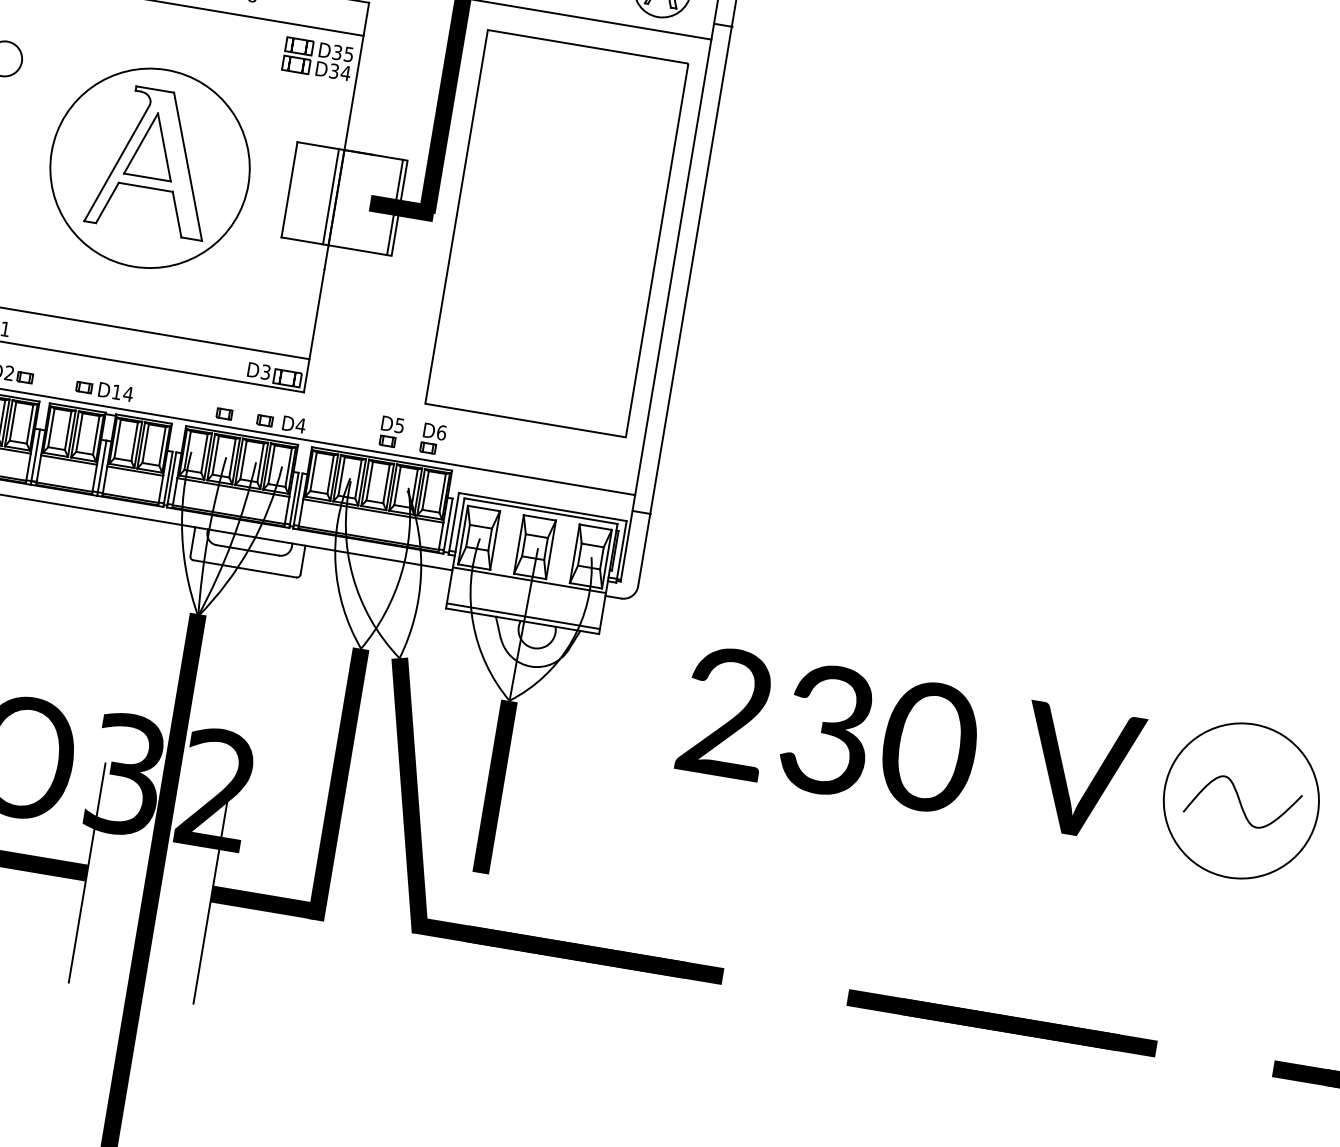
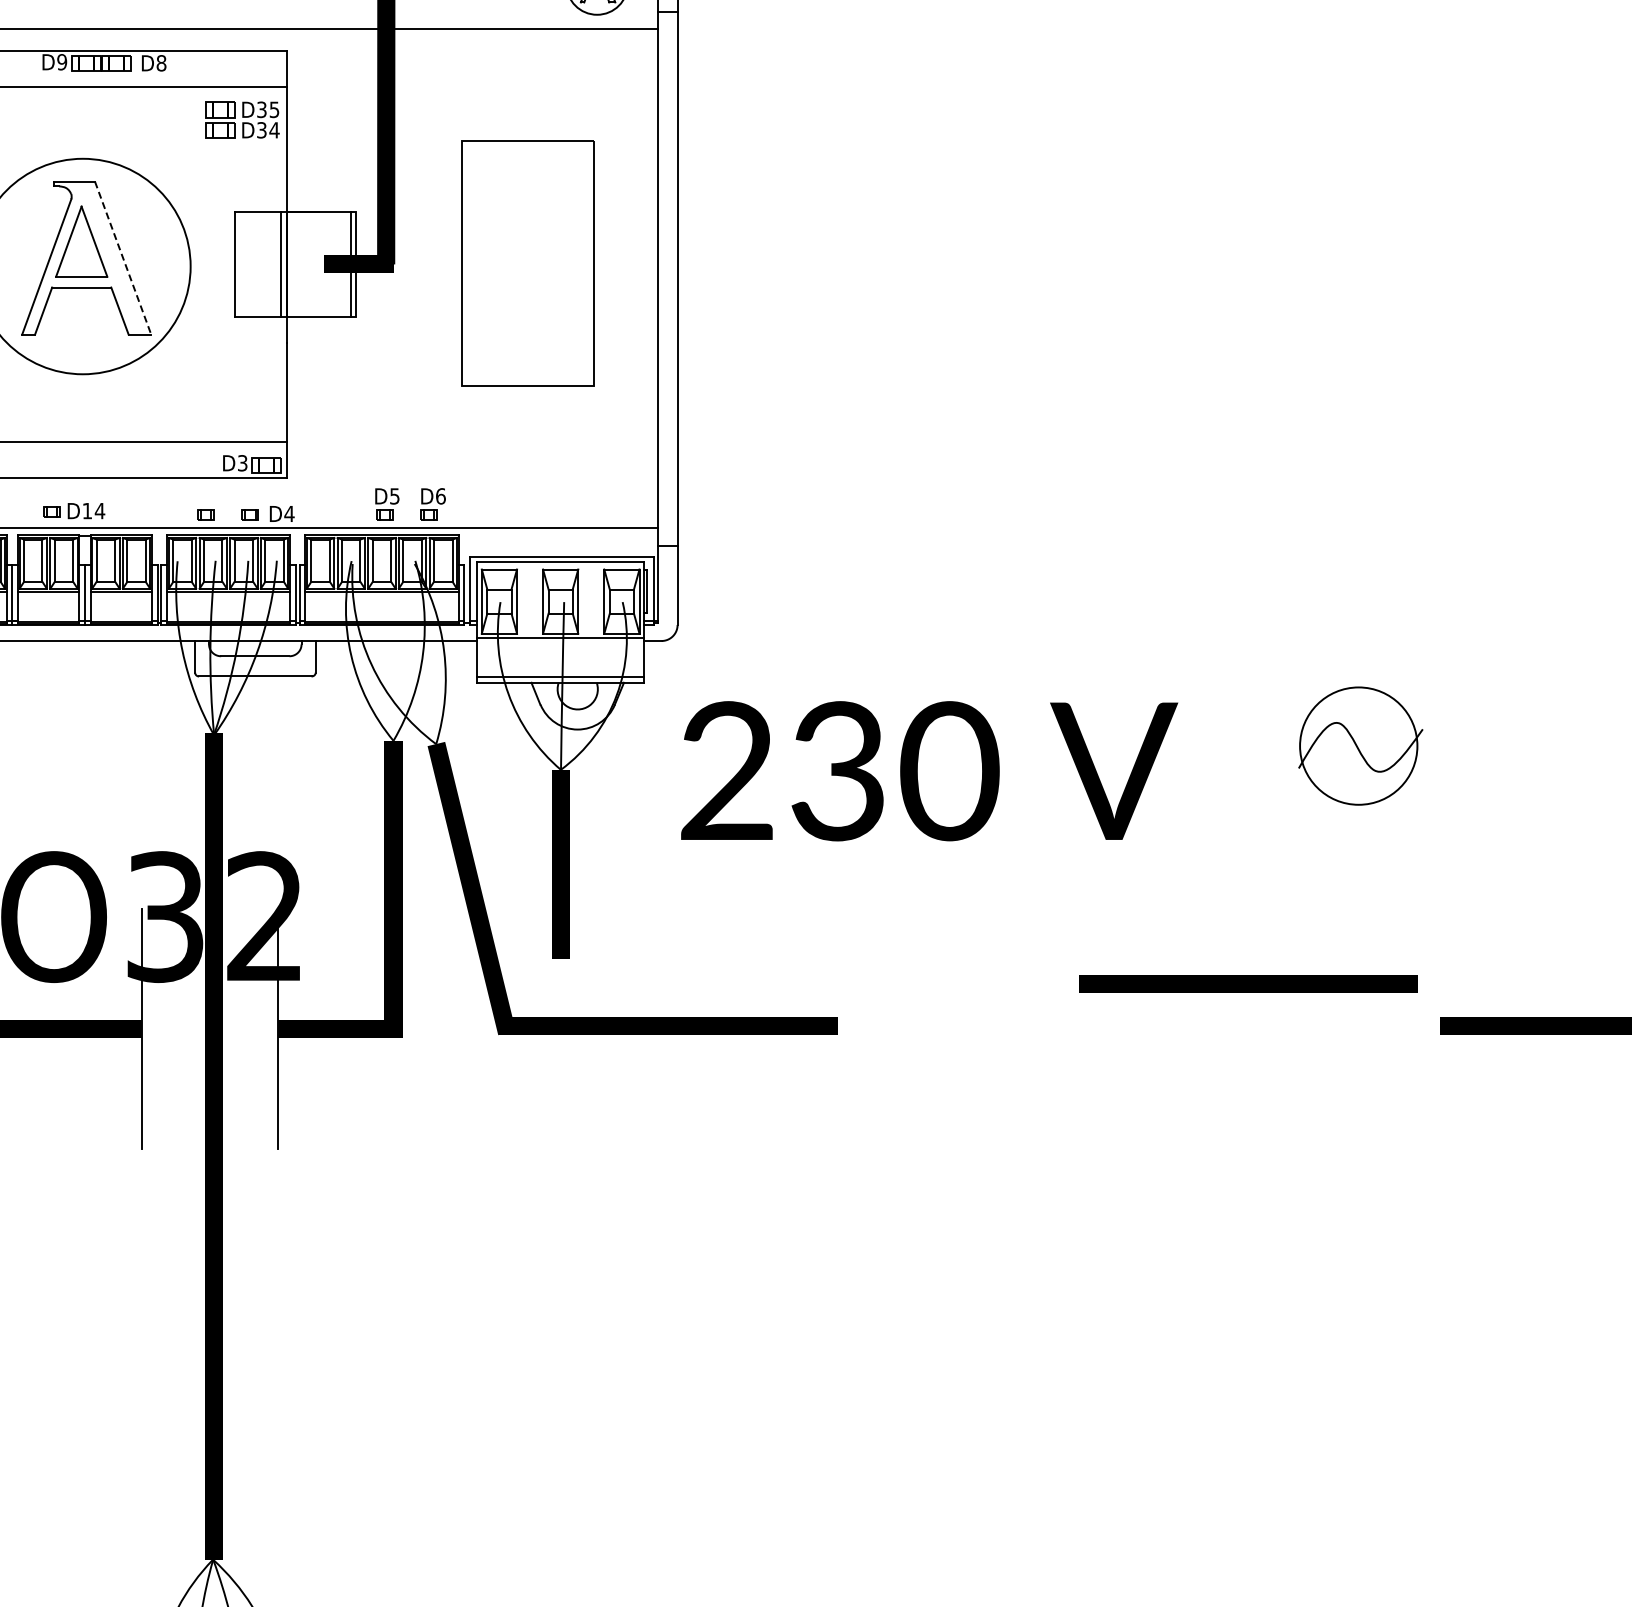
line: (188, 167) -> (123, 258), solid -> dashed
part: (556, 233) -> (527, 263), size x0.6
text: (910, 744) -> (929, 771), moved
circle: (1241, 800) -> (1358, 745), size x0.7
part: (1002, 1023) -> (1248, 983), moved

